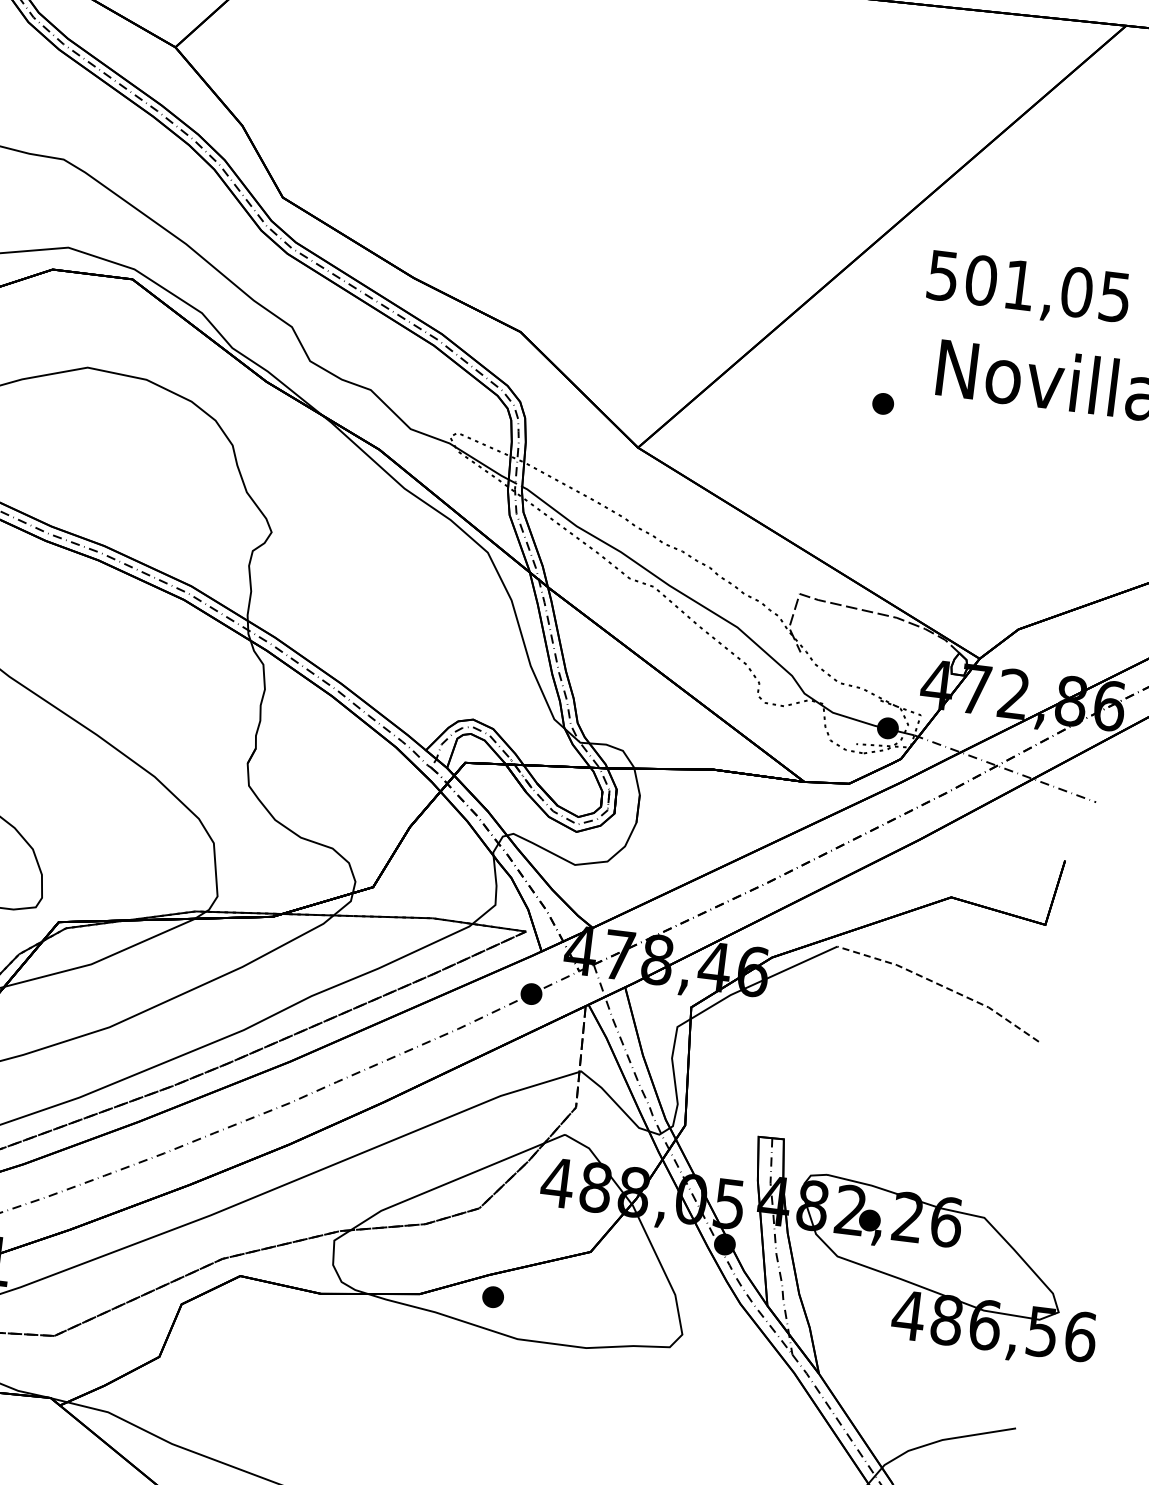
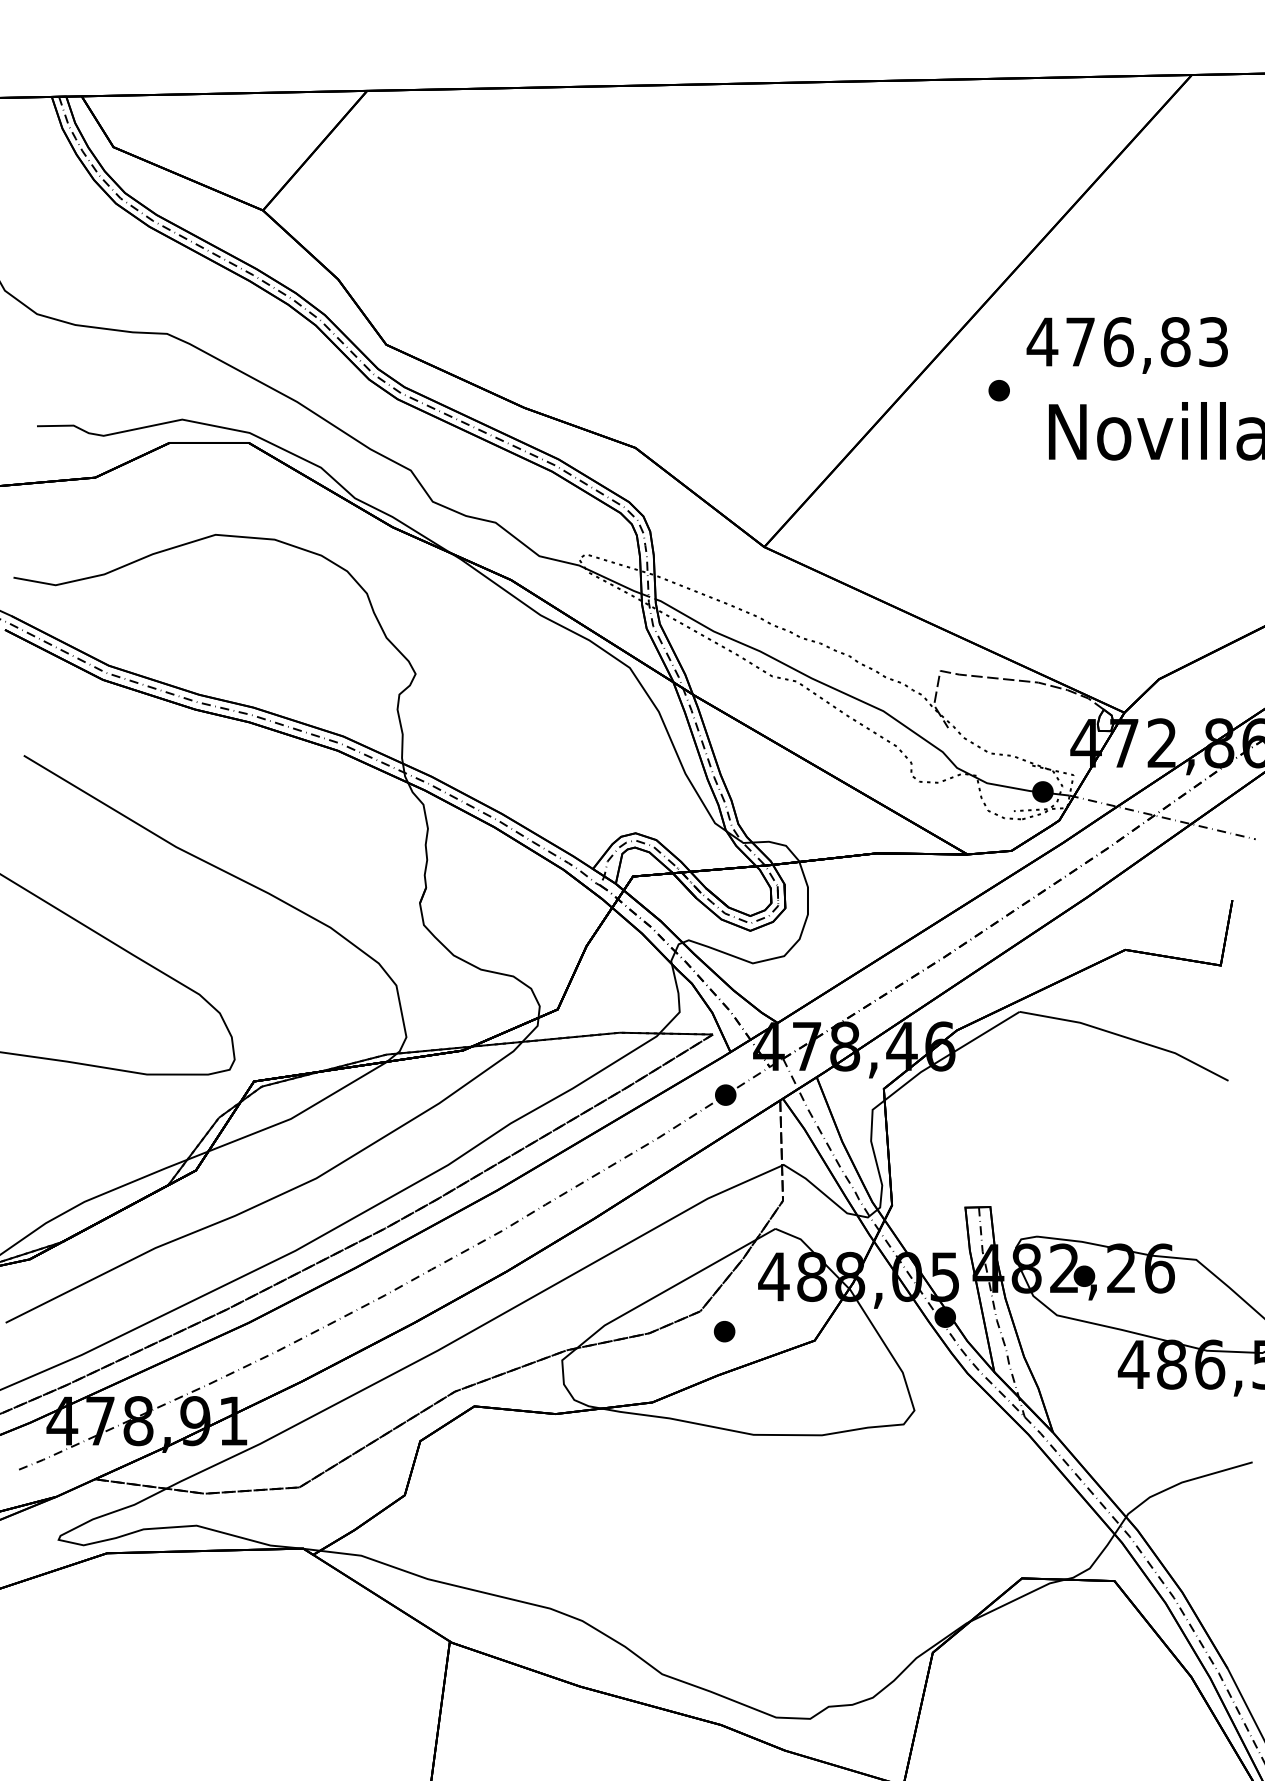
text: (1027, 286) -> (1126, 342), 501,05 -> 476,83
part: (882, 403) -> (998, 390), moved
line: (941, 985) -> (1126, 1037), dashed -> solid
part: (493, 1297) -> (724, 1331), moved

